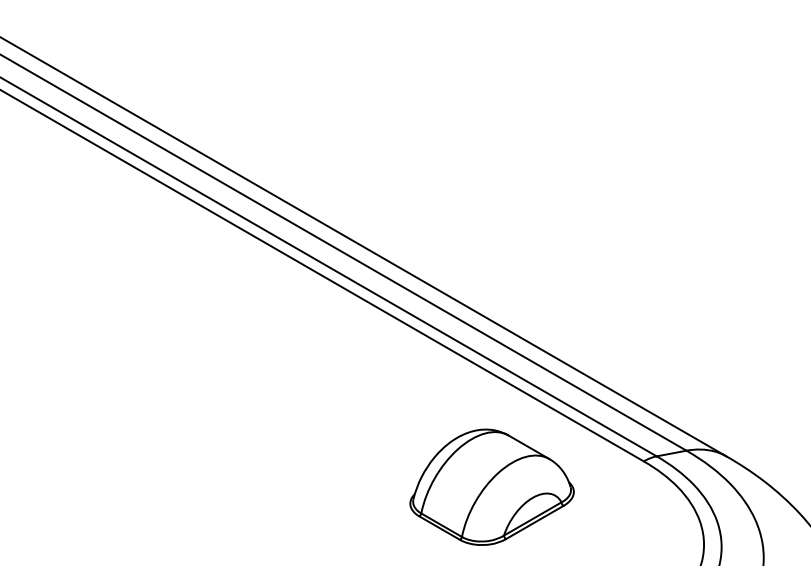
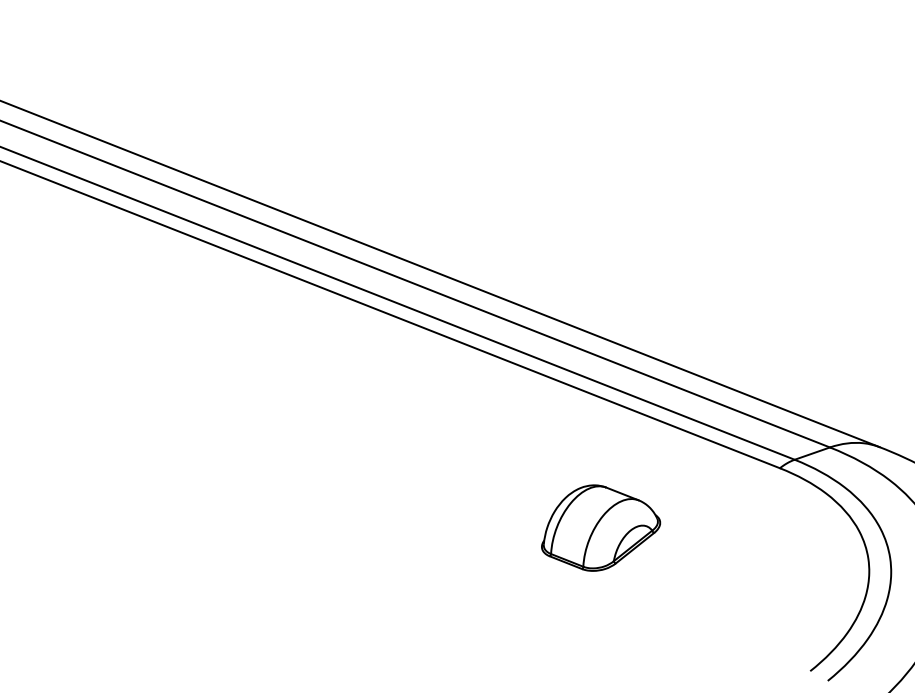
part: (491, 486) -> (599, 526), size x0.6

